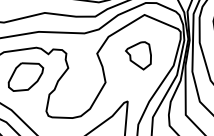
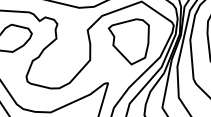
part: (138, 55) -> (127, 40), size x1.67

